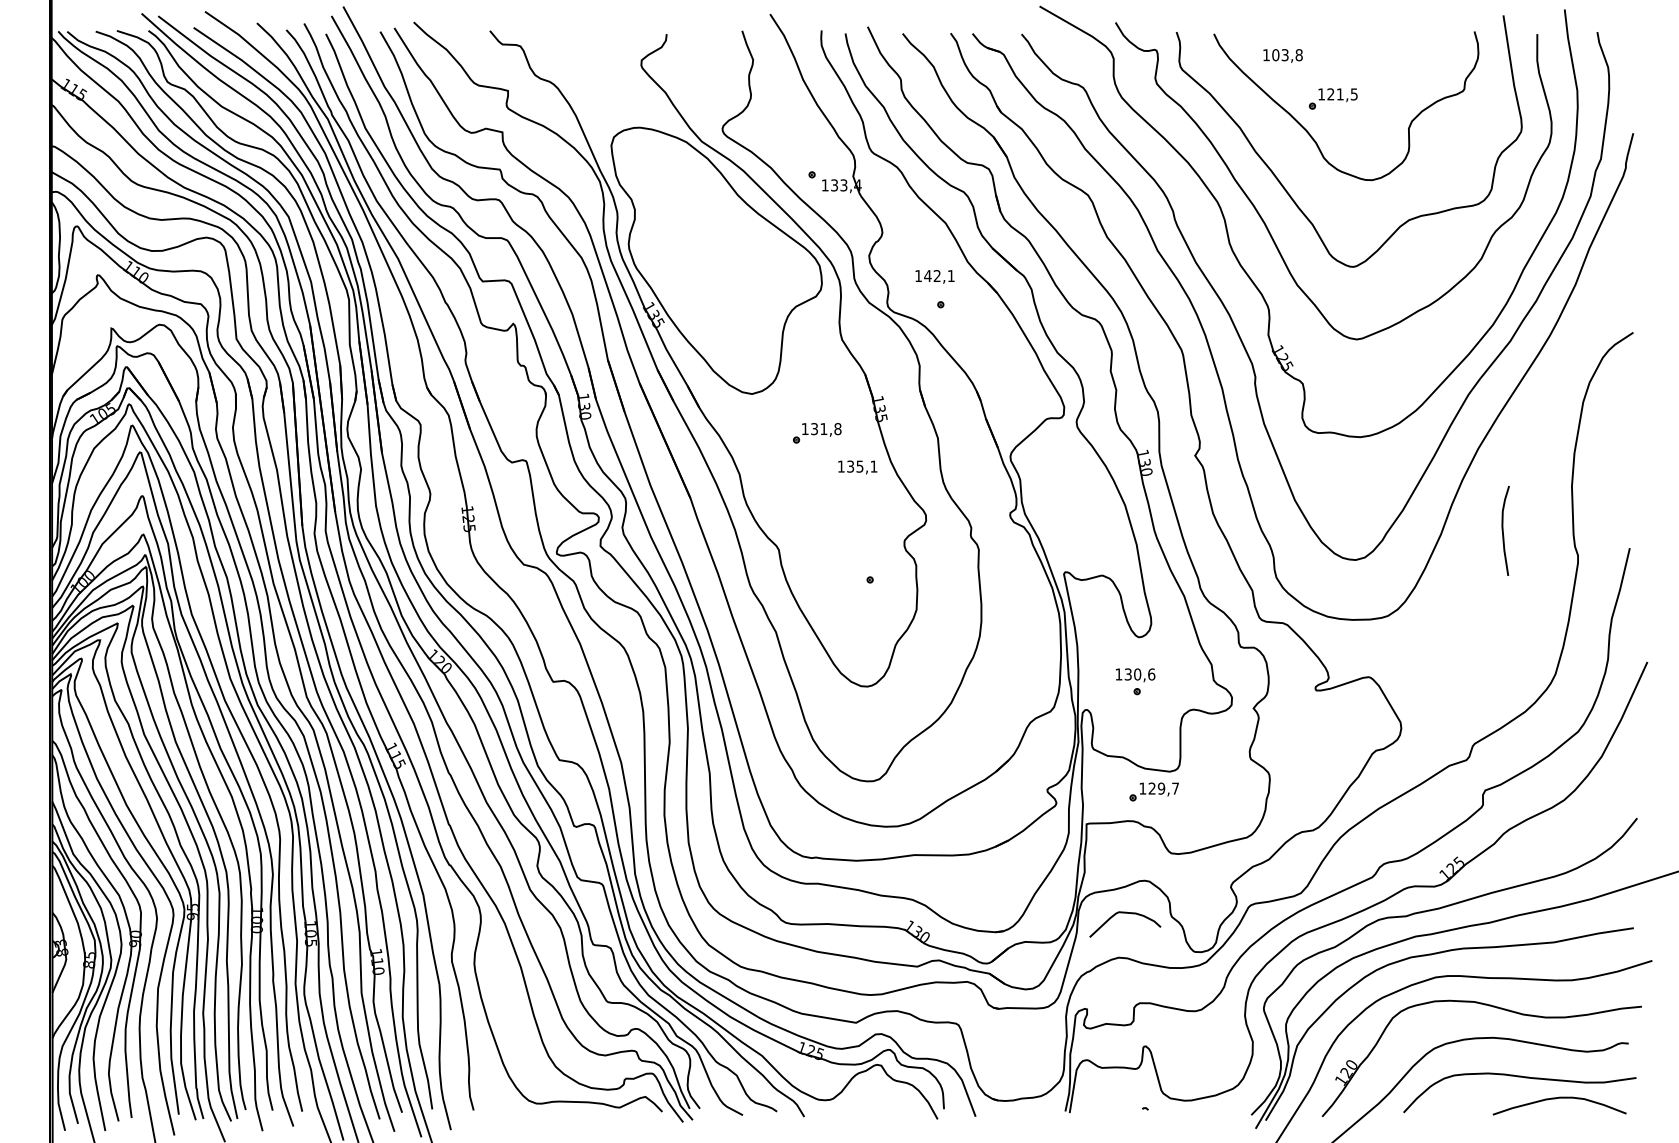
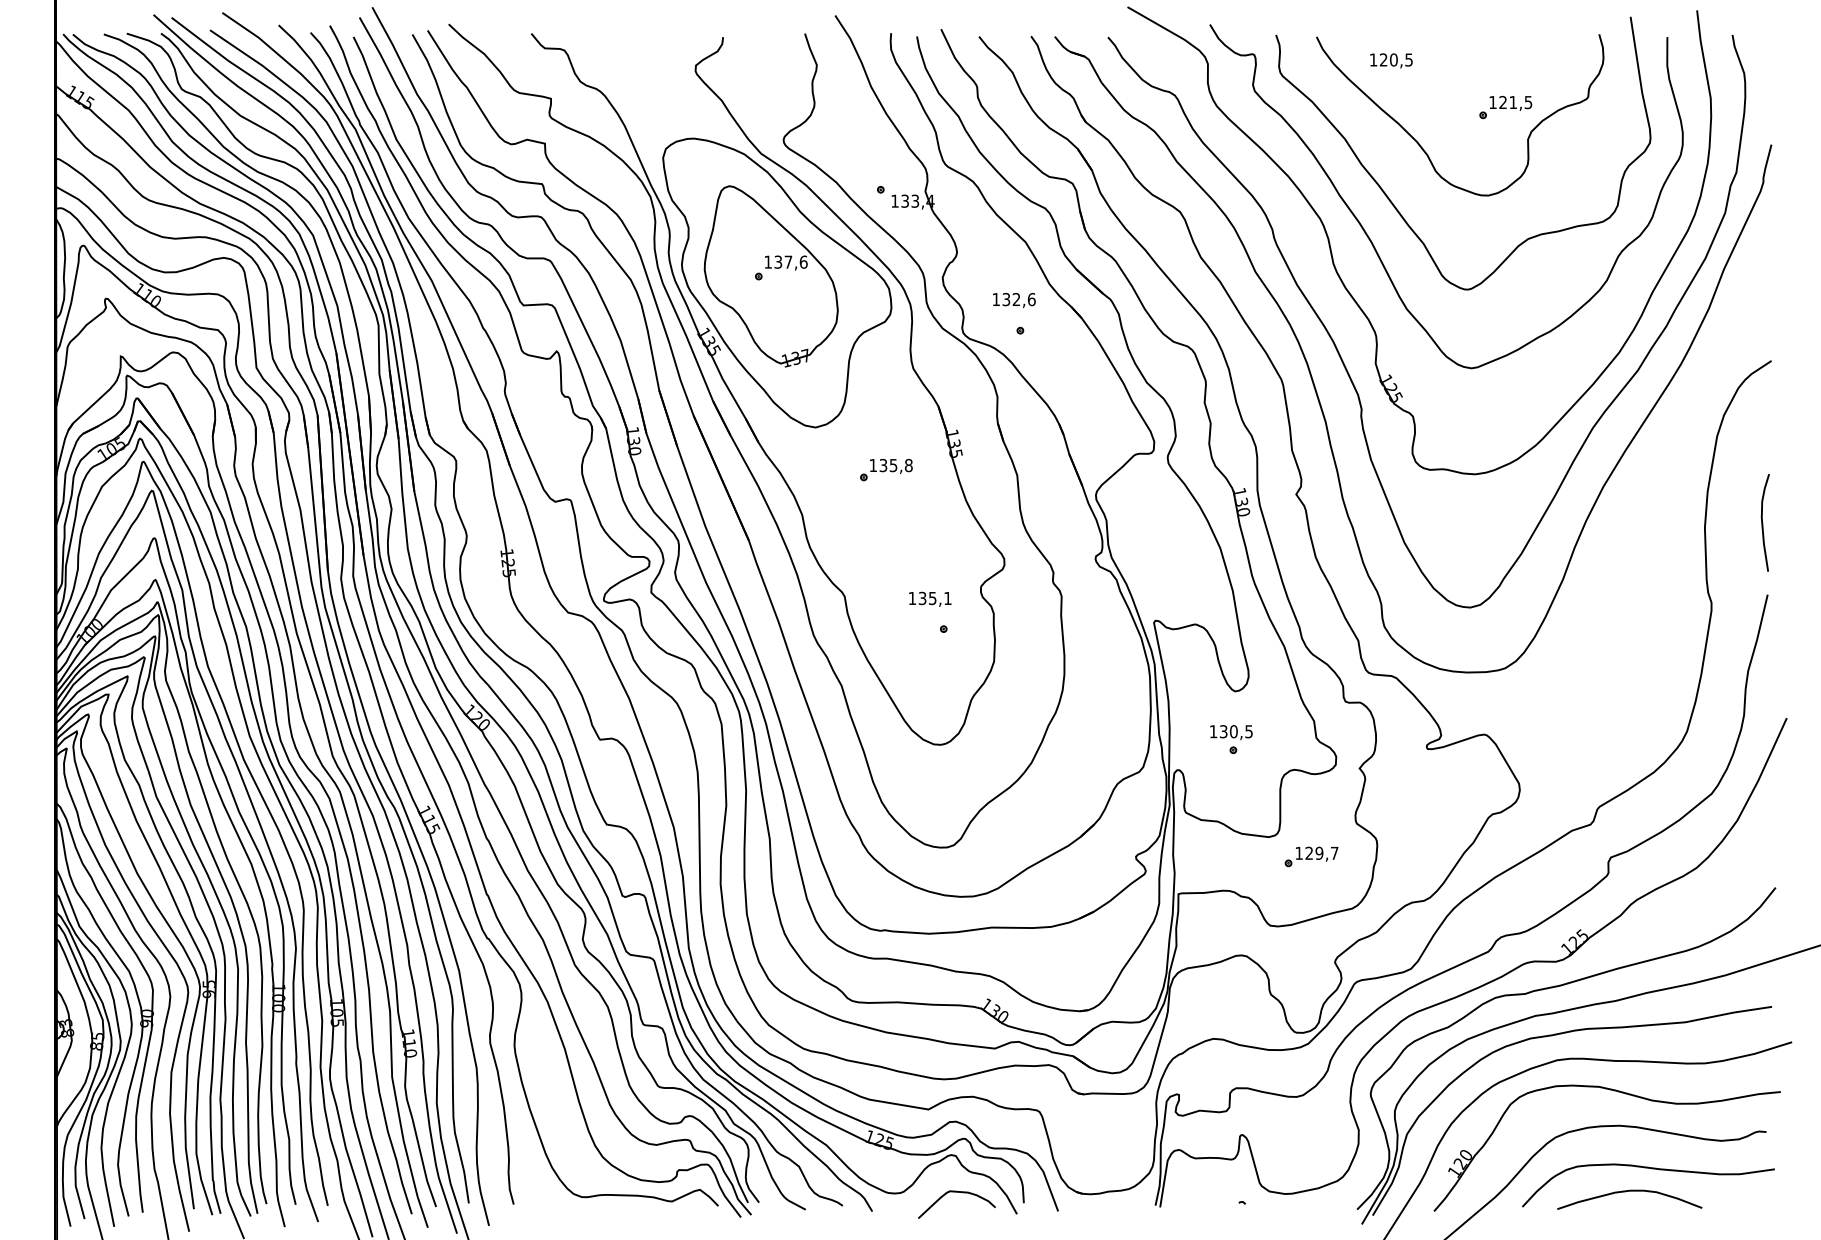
text: (1287, 55) -> (1396, 60), 103,8 -> 120,5
part: (1333, 98) -> (1505, 106), moved
part: (710, 254) -> (770, 276), added
text: (939, 276) -> (1018, 300), 142,1 -> 132,6
text: (823, 429) -> (893, 465), 131,8 -> 135,8
text: (857, 467) -> (930, 599), moved
curve: (1503, 530) -> (1762, 522), moved
text: (1151, 674) -> (1248, 731), 130,6 -> 130,5
part: (1153, 791) -> (1310, 856), moved
curve: (1125, 913) -> (957, 1192), moved
curve: (1559, 1098) -> (1629, 1191), moved

